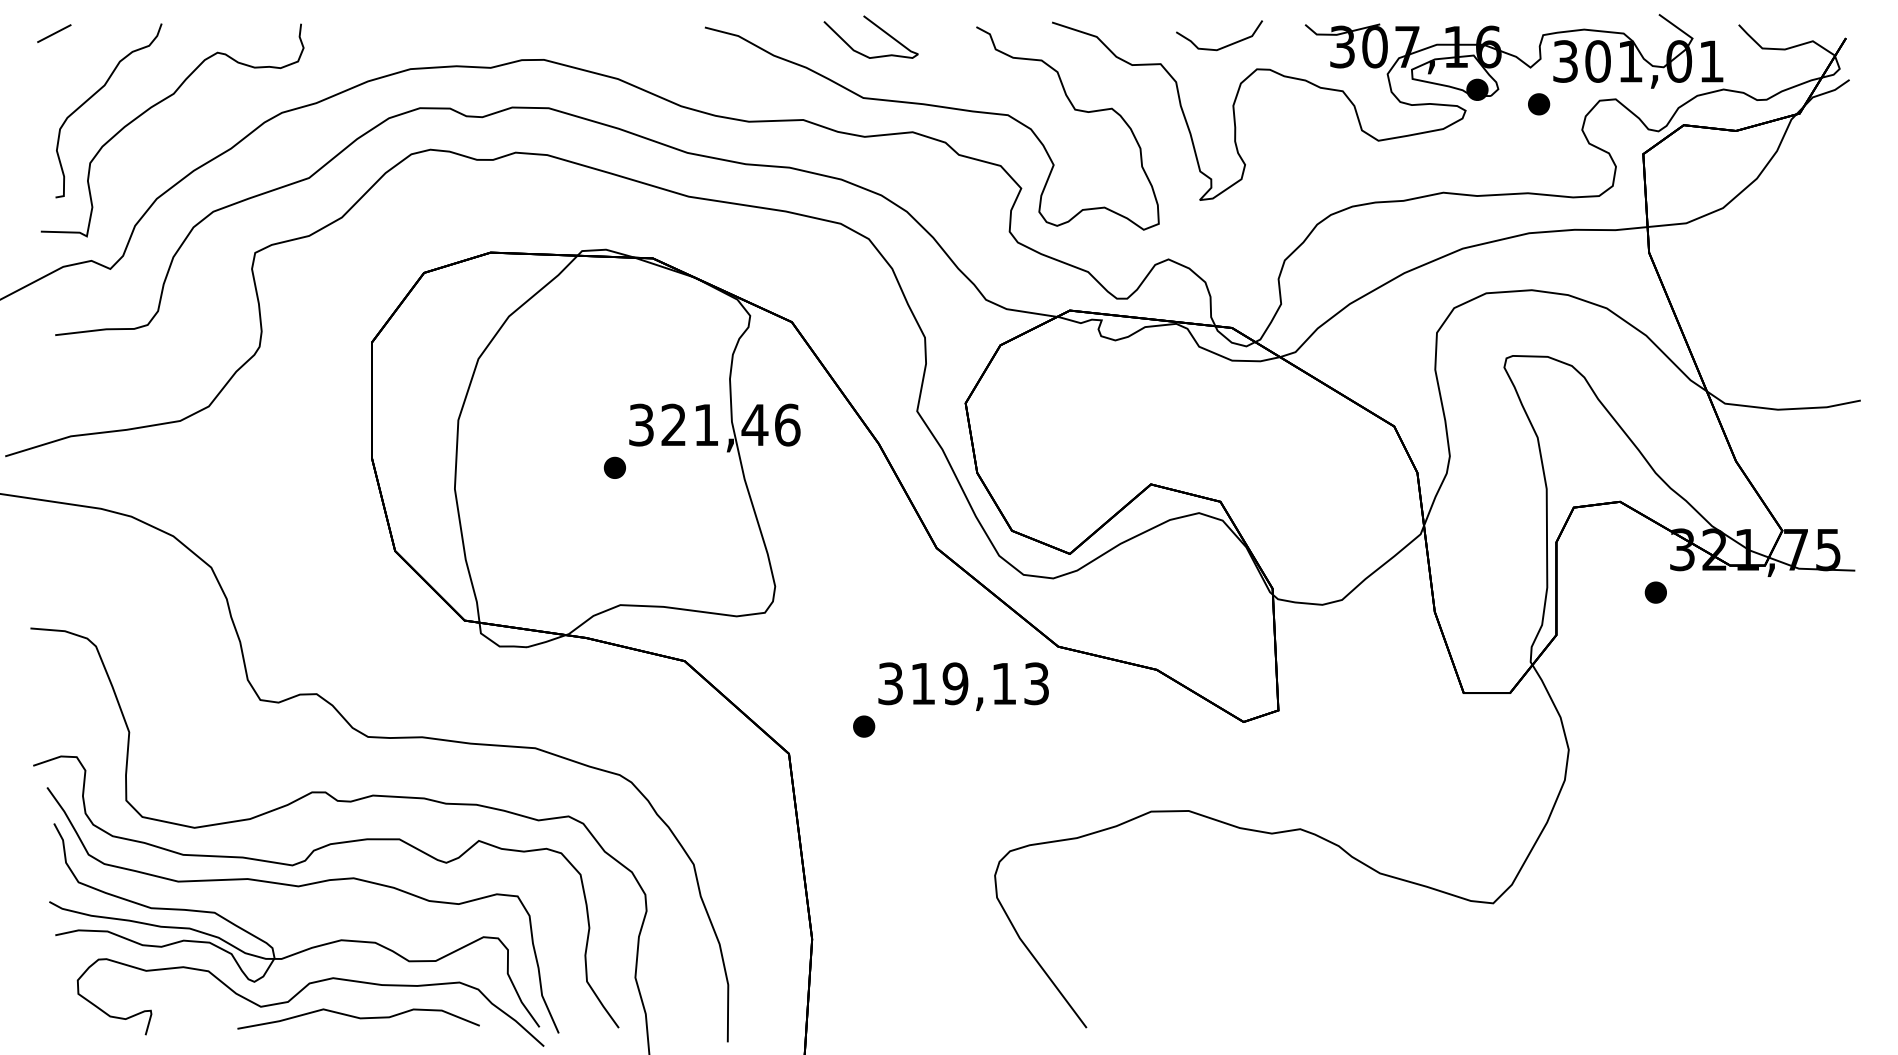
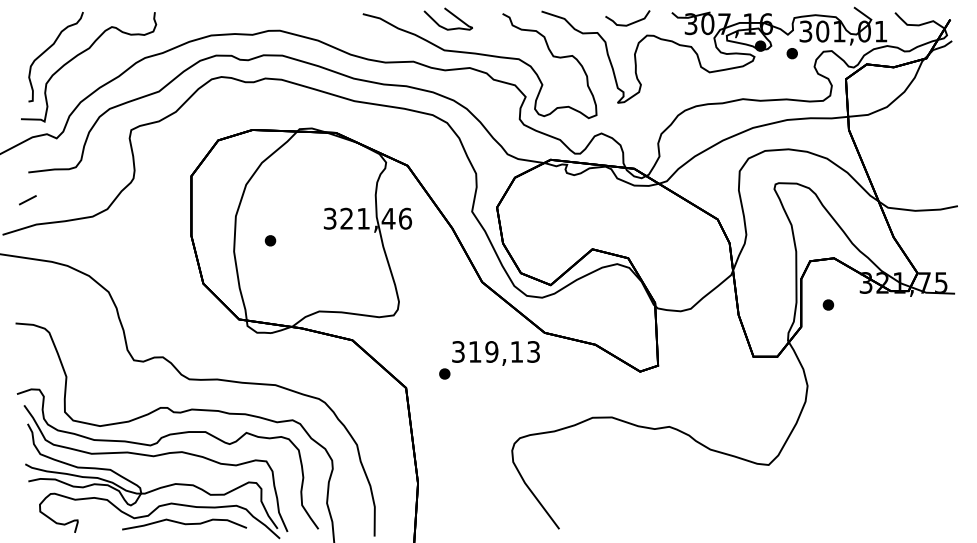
line: (53, 34) -> (27, 200), moved
part: (614, 467) -> (270, 240), moved
part: (1655, 591) -> (828, 304), moved

